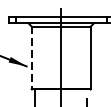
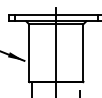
line: (32, 58) -> (29, 53), dashed -> solid

